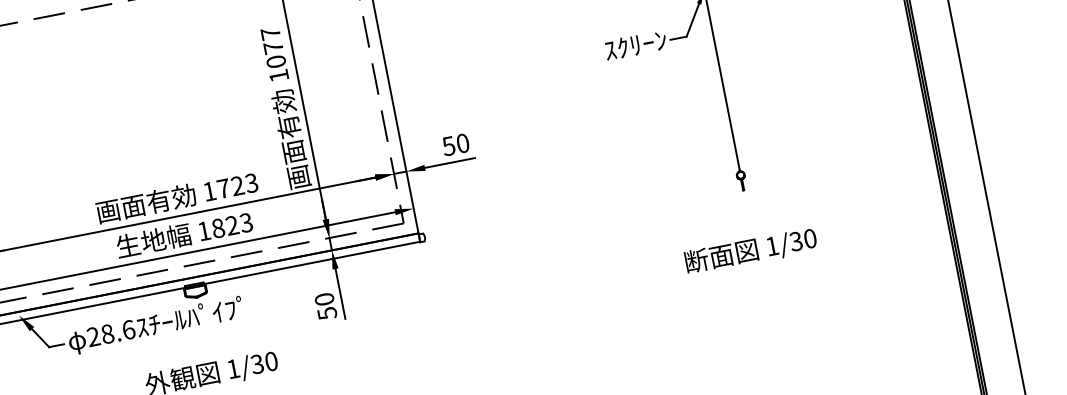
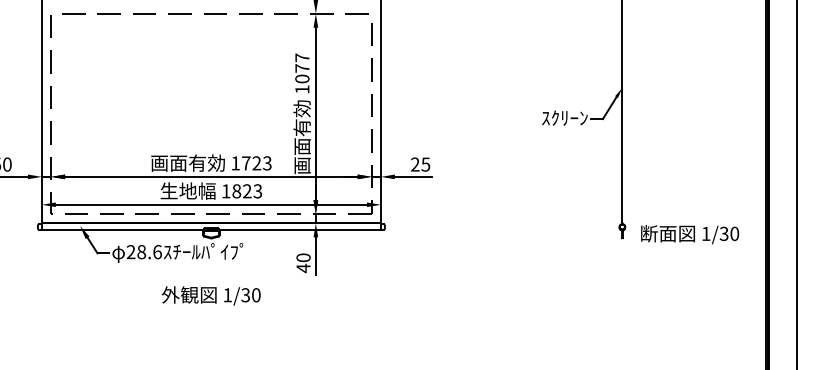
text: (455, 144) -> (420, 164), 50 -> 25
text: (751, 251) -> (690, 234), moved
text: (327, 313) -> (303, 268), 50 -> 40

